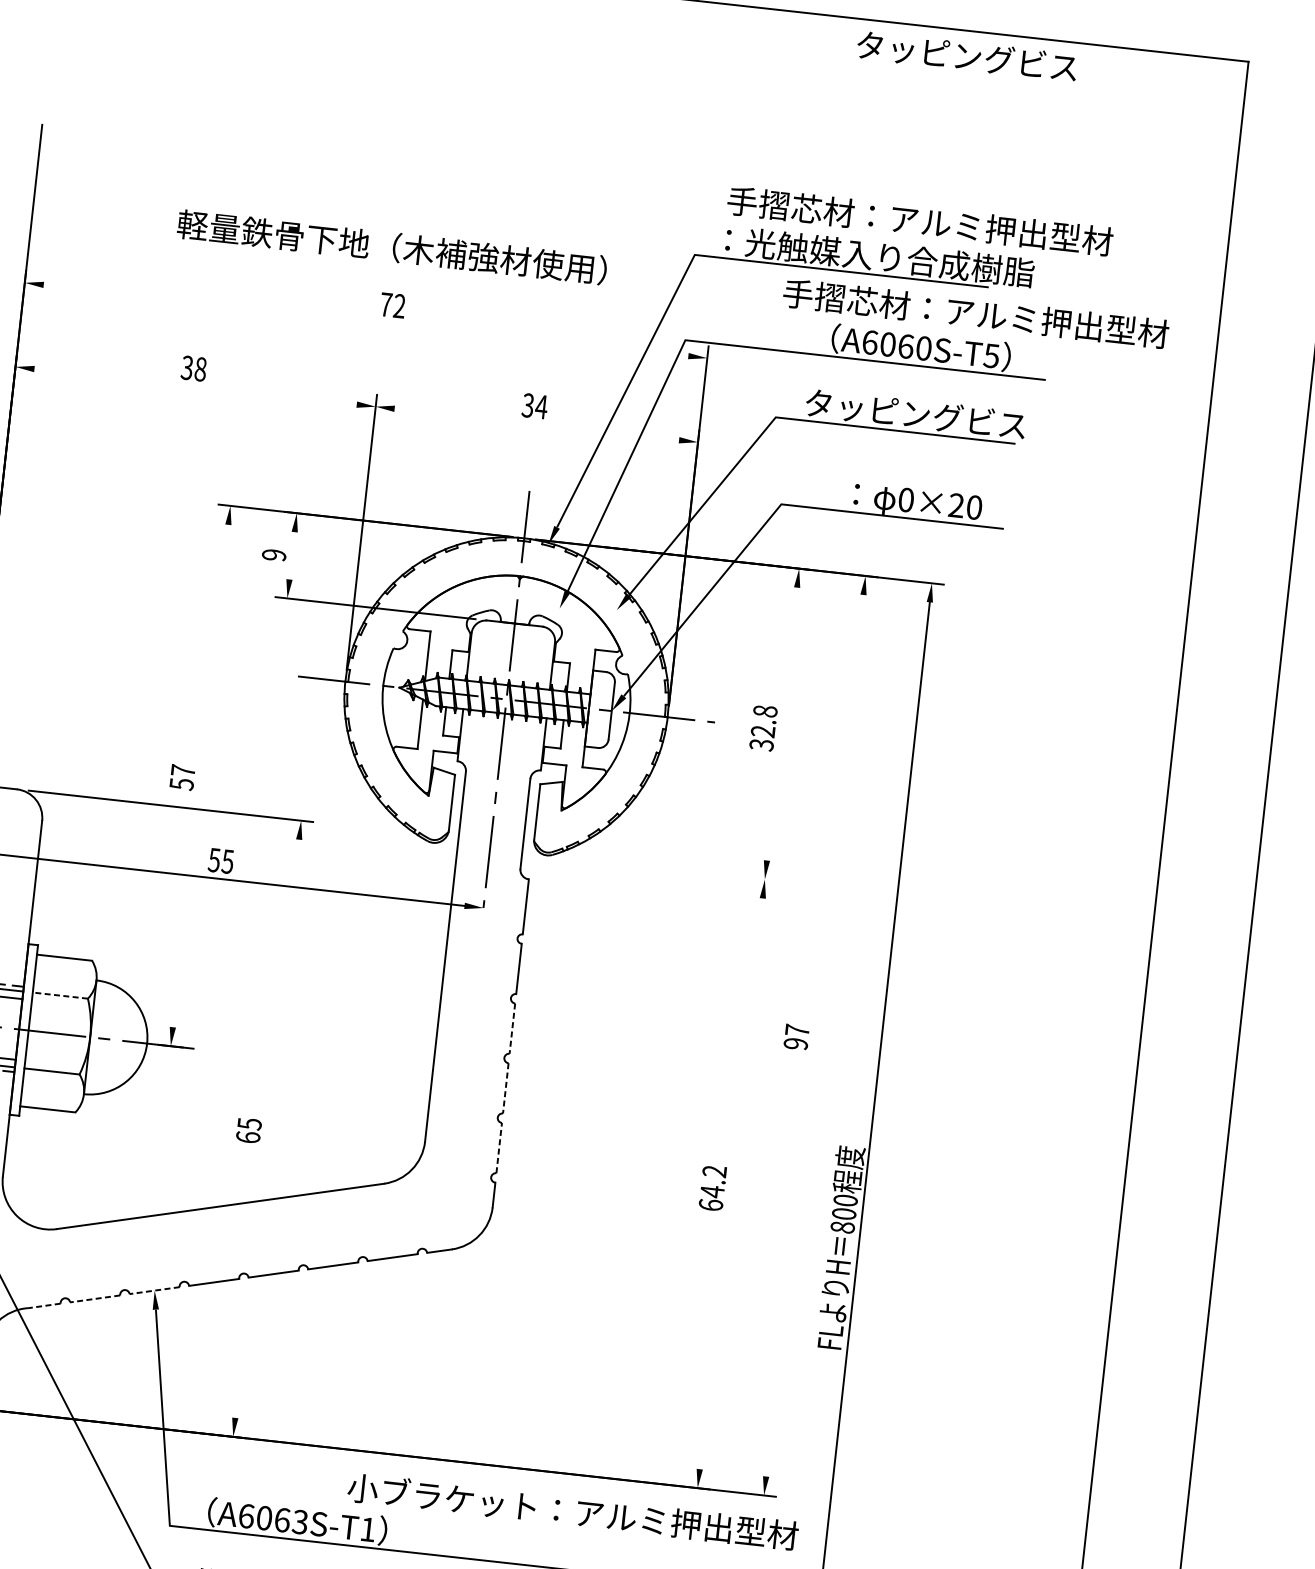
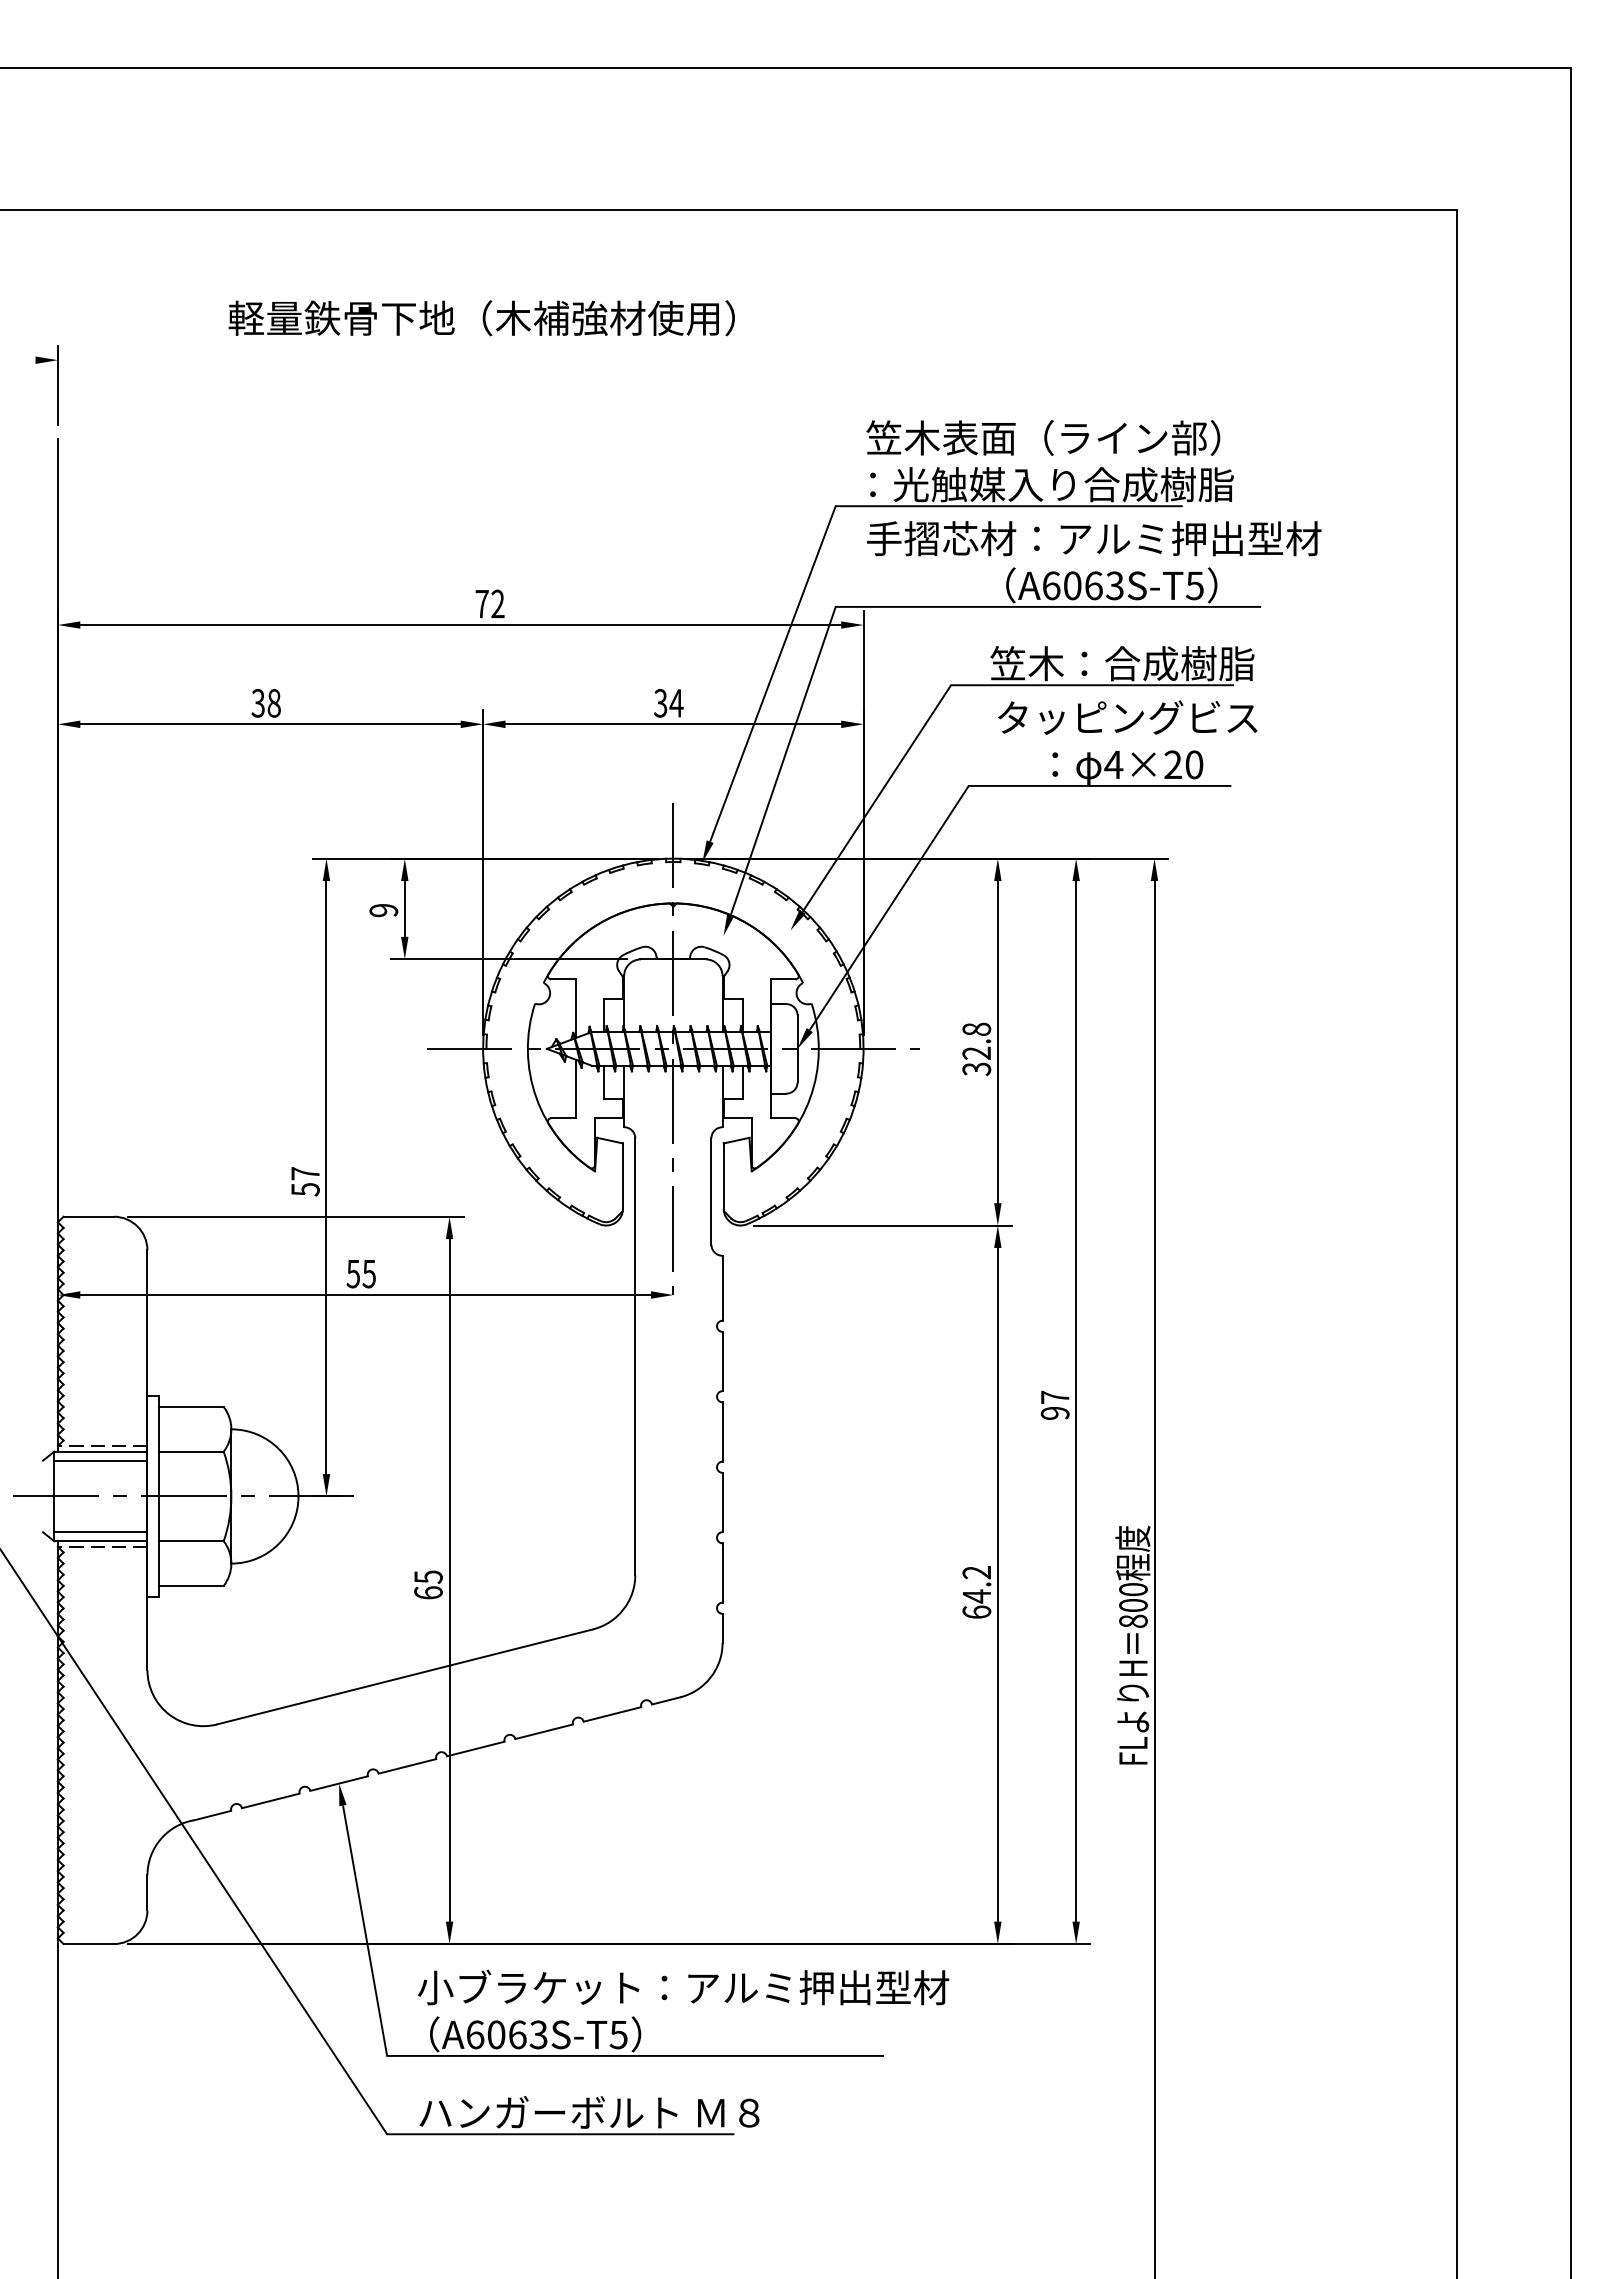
text: (966, 56) -> (1127, 717), moved
part: (46, 79) -> (57, 385), added
text: (919, 220) -> (1093, 437), 手摺芯材：アルミ押出型材 -> 笠木表面（ライン部）
text: (391, 247) -> (481, 318), moved
text: (976, 313) -> (1094, 538), moved
line: (365, 320) -> (460, 625), added
text: (923, 348) -> (1114, 585), A6060S-T5 -> A6063S-T5
line: (195, 386) -> (270, 724), added
text: (920, 414) -> (1119, 663), タッピングビス -> 笠木：合成樹脂
line: (536, 424) -> (673, 724), added
text: (906, 499) -> (1113, 764), 0×20 -> 4×20
line: (291, 555) -> (404, 908), added
line: (781, 724) -> (997, 1042), added
line: (200, 775) -> (326, 1177), added
line: (667, 868) -> (882, 1225), added
line: (60, 995) -> (191, 1451), dashed -> solid
line: (512, 1029) -> (722, 1432), dashed -> solid
line: (815, 1035) -> (1076, 1401), added
line: (505, 1088) -> (722, 1502), dashed -> solid
line: (267, 1128) -> (449, 1580), added
line: (499, 1148) -> (722, 1573), dashed -> solid
line: (731, 1183) -> (997, 1584), added
line: (155, 1290) -> (339, 1783), dashed -> solid
line: (94, 1298) -> (270, 1800), dashed -> solid
line: (43, 1305) -> (211, 1815), dashed -> solid
text: (573, 1511) -> (683, 1987), moved
text: (367, 1530) -> (618, 2035), A6063S-T1 -> A6063S-T5

